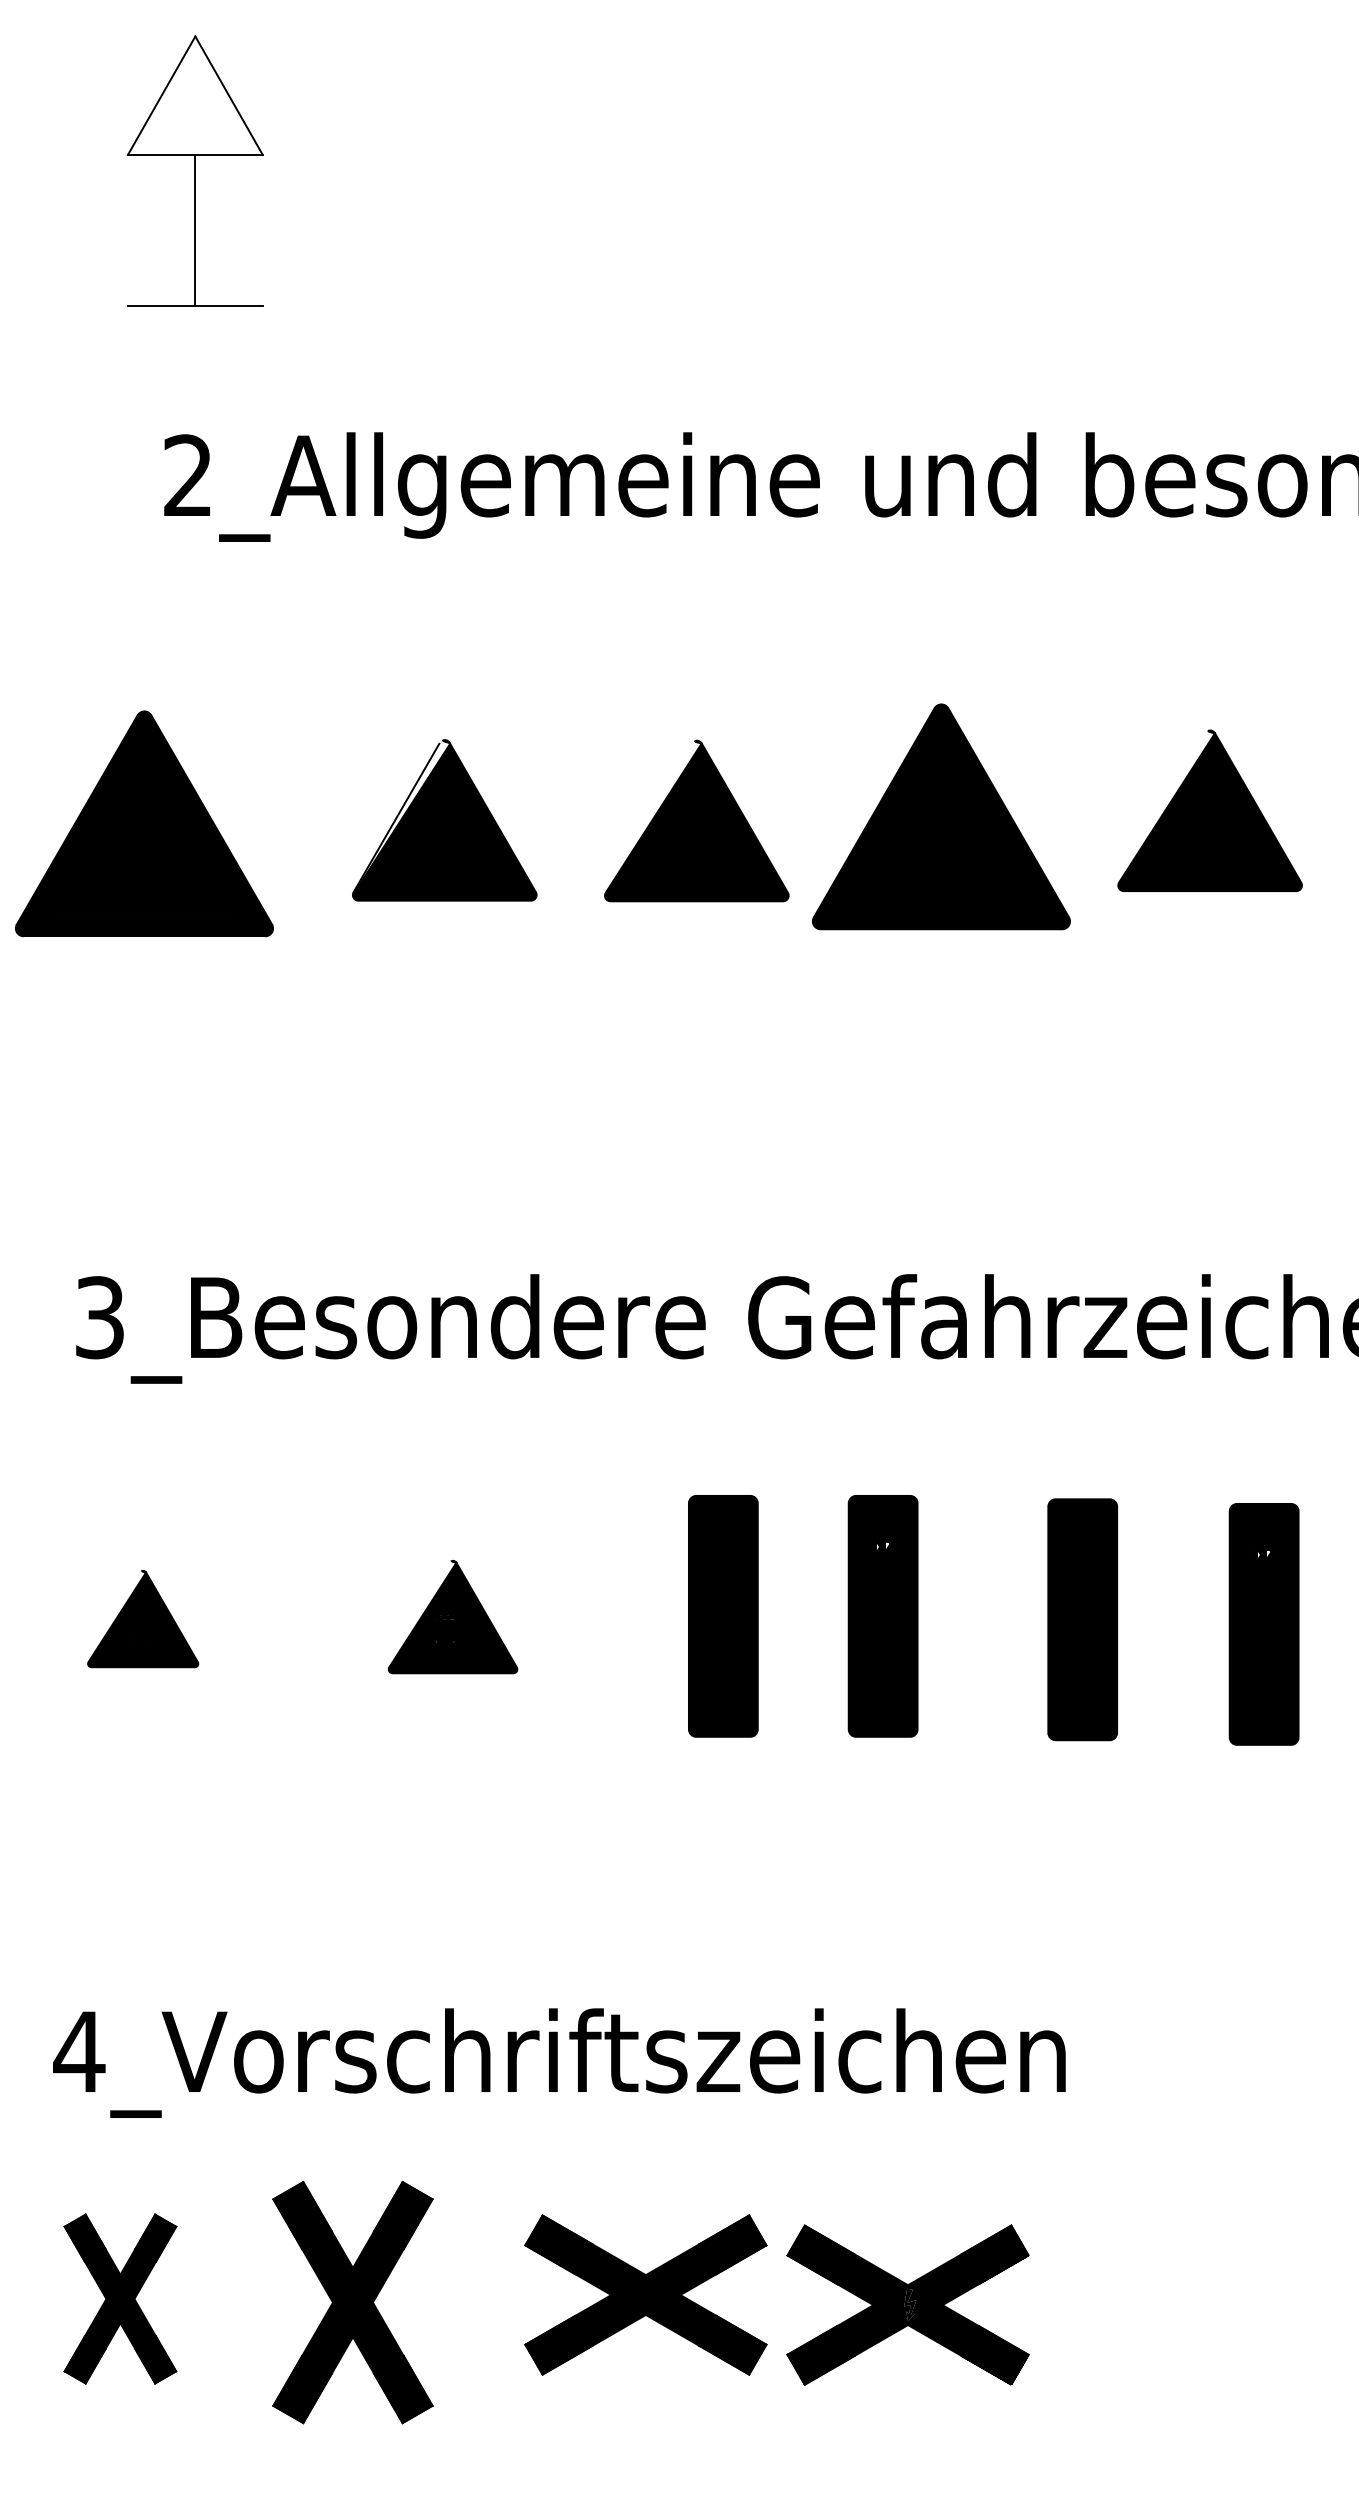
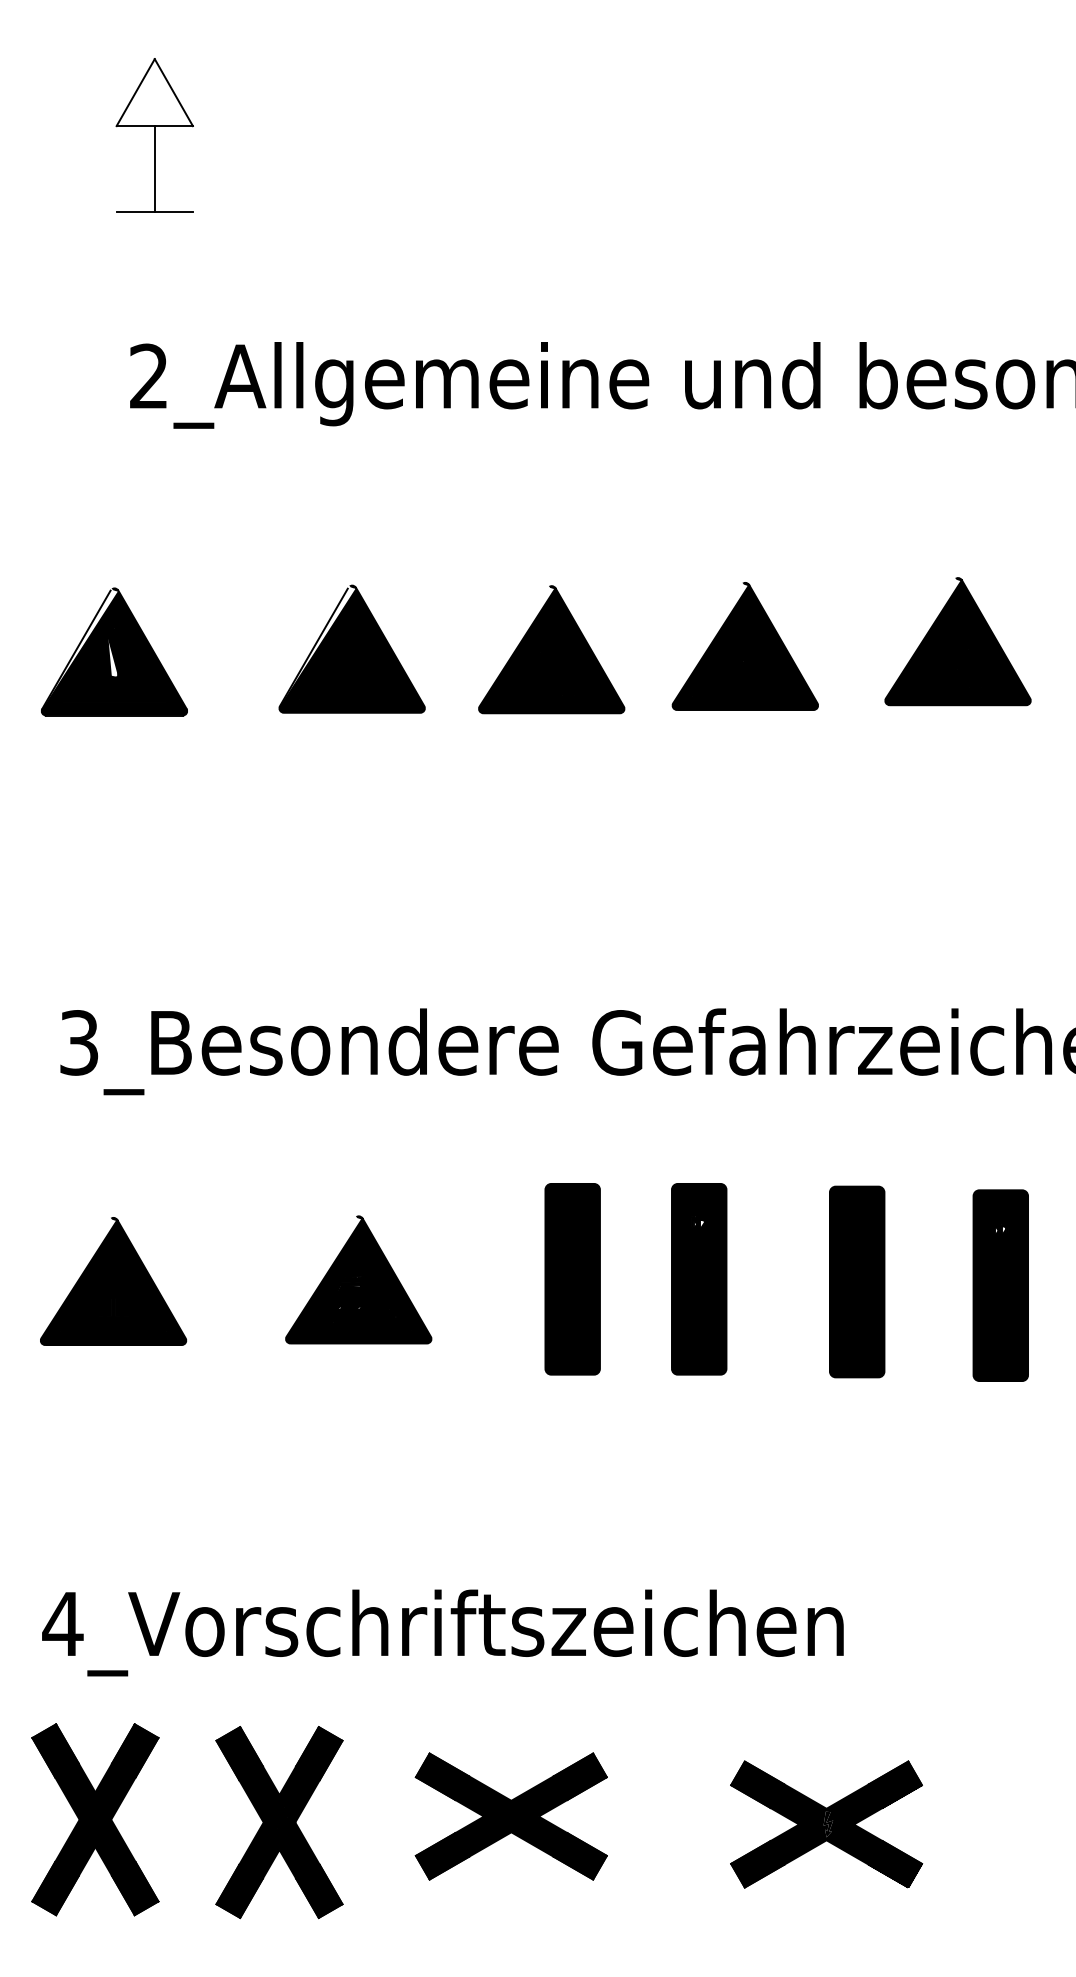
part: (195, 170) -> (154, 134), size x0.71
part: (941, 816) -> (745, 646), size x0.71
part: (144, 823) -> (114, 651), size x0.71
part: (452, 1616) -> (358, 1279), size x1.43
part: (142, 1618) -> (112, 1280), size x1.67
part: (120, 2298) -> (95, 1819), size x1.43
part: (907, 2304) -> (826, 1824), moved

